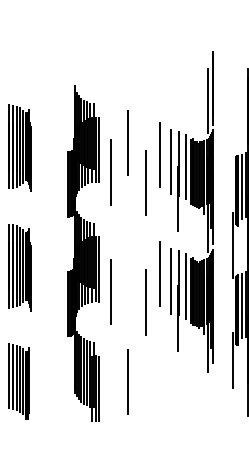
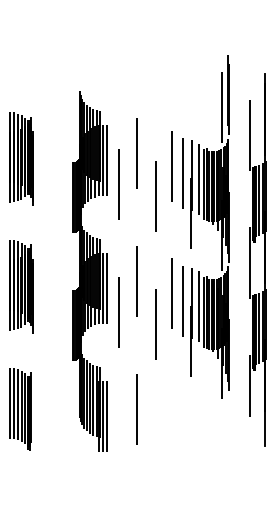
line: (233, 125) -> (250, 134), added
line: (127, 262) -> (136, 281), added

